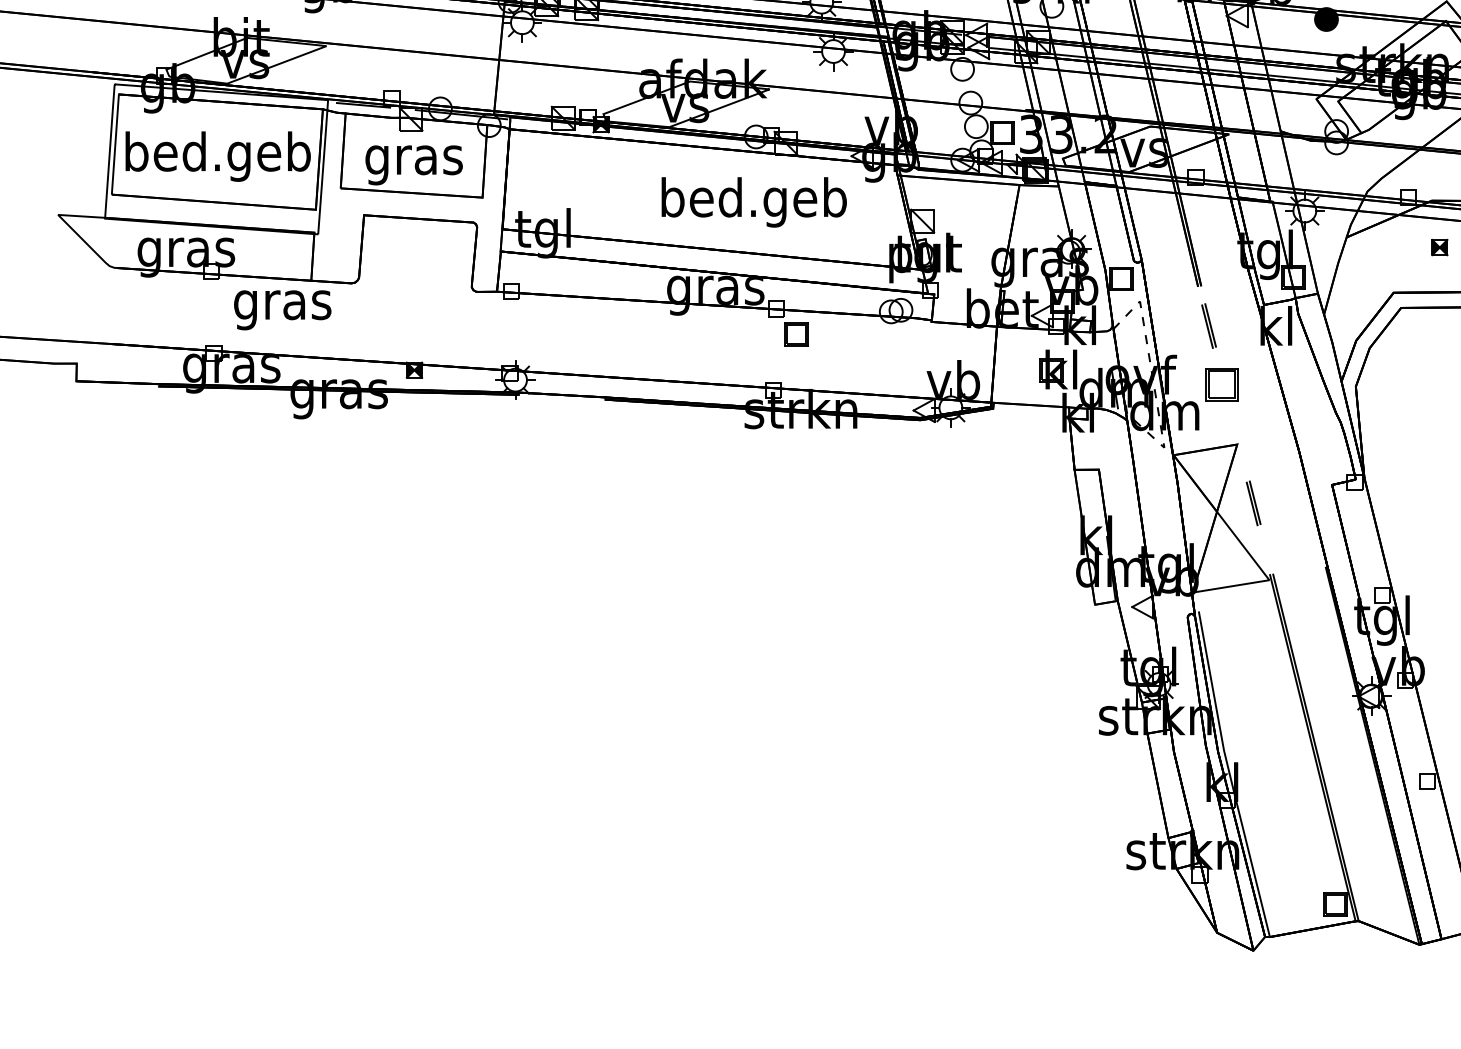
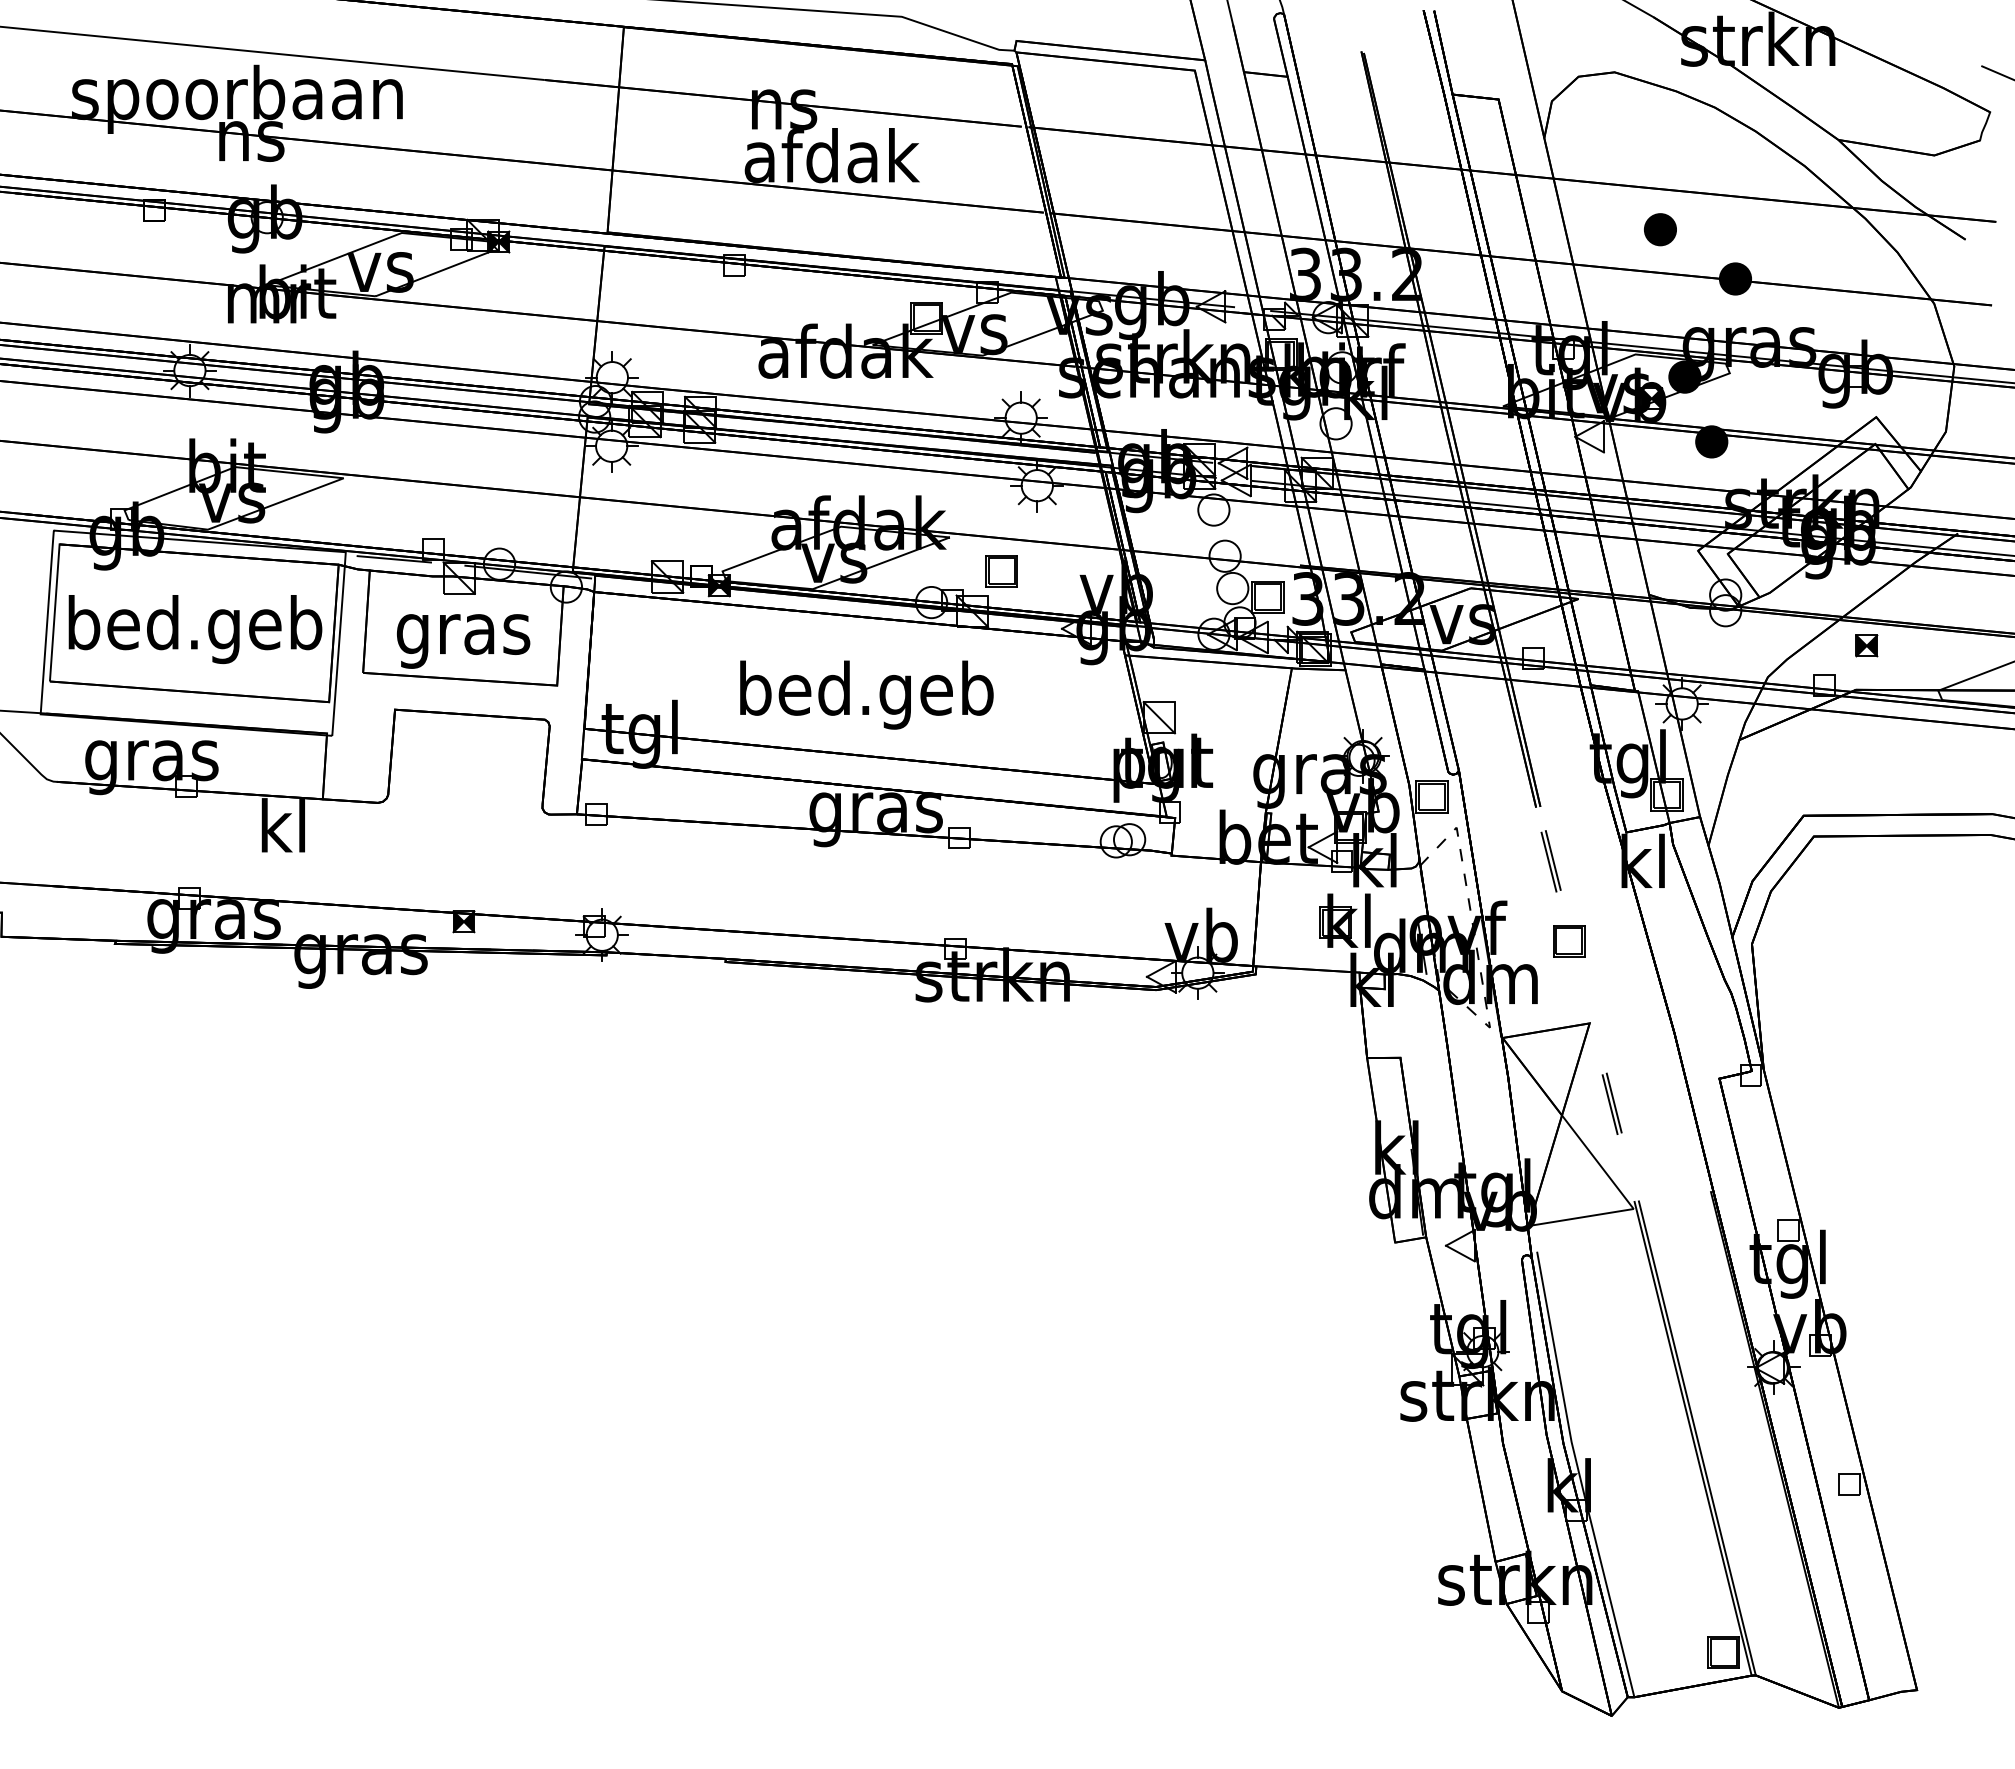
text: (753, 201) -> (866, 694), moved
part: (1439, 247) -> (1866, 645), moved
text: (282, 305) -> (283, 832), gras -> kl
part: (796, 334) -> (1001, 571), moved
part: (1222, 384) -> (1569, 941), size x0.71

